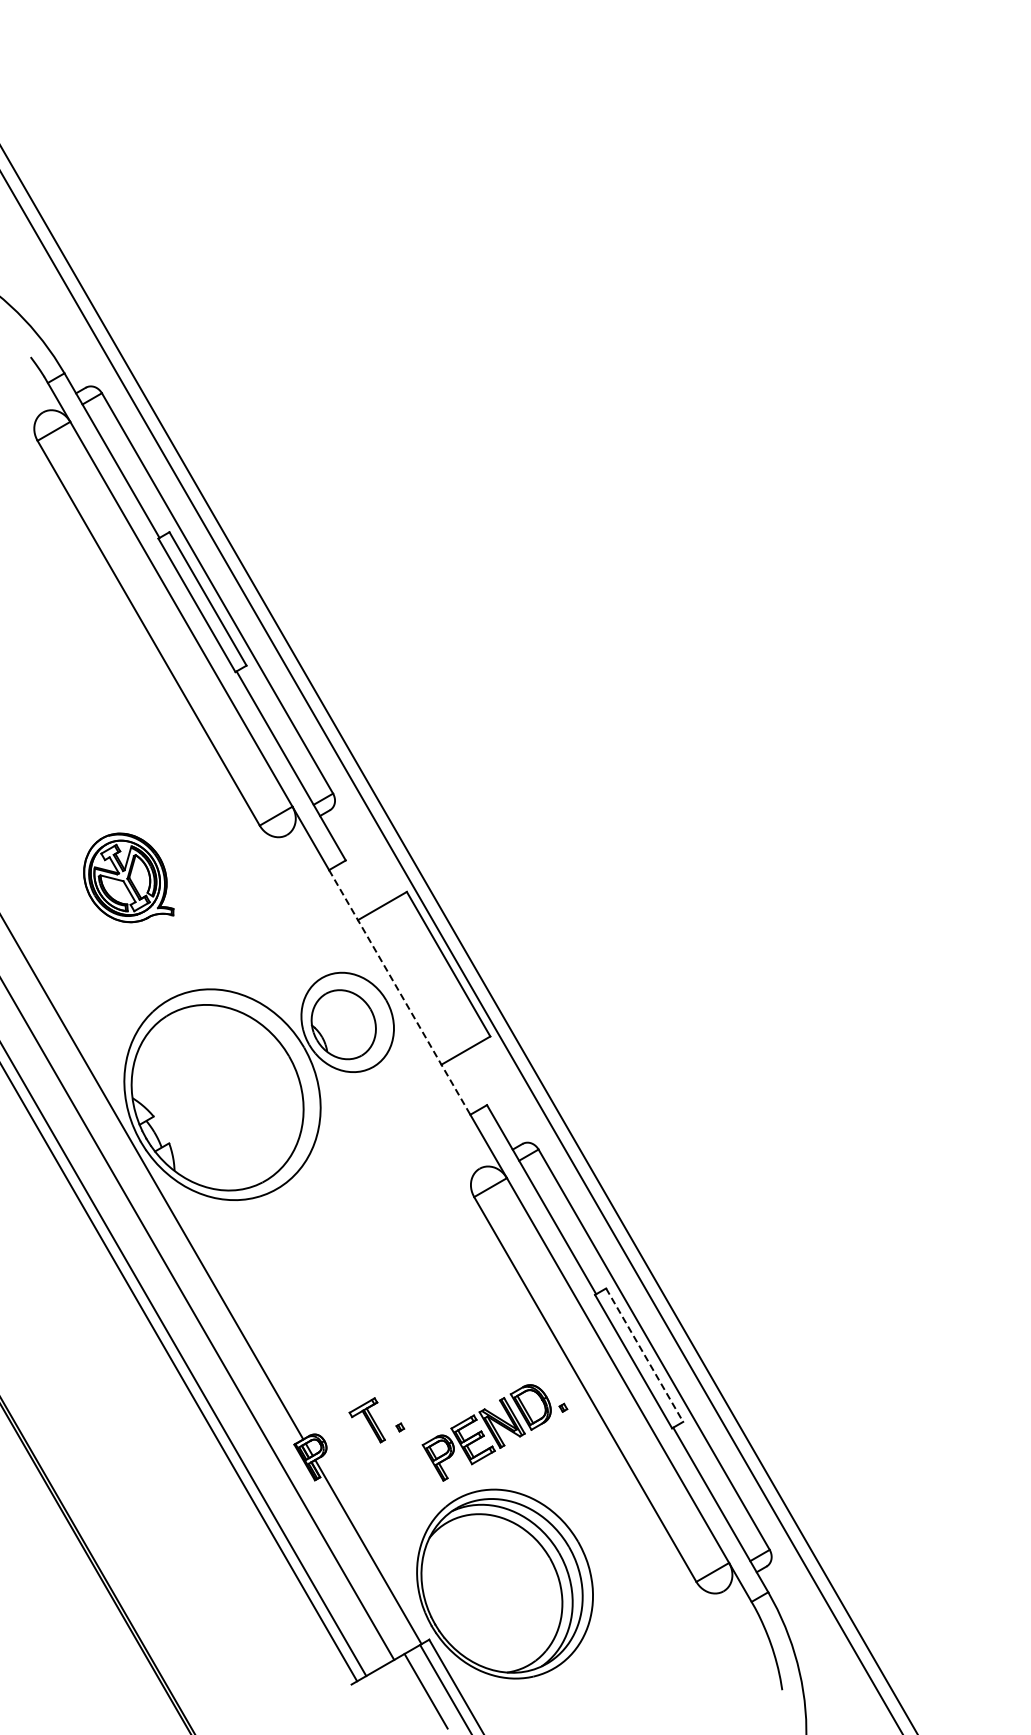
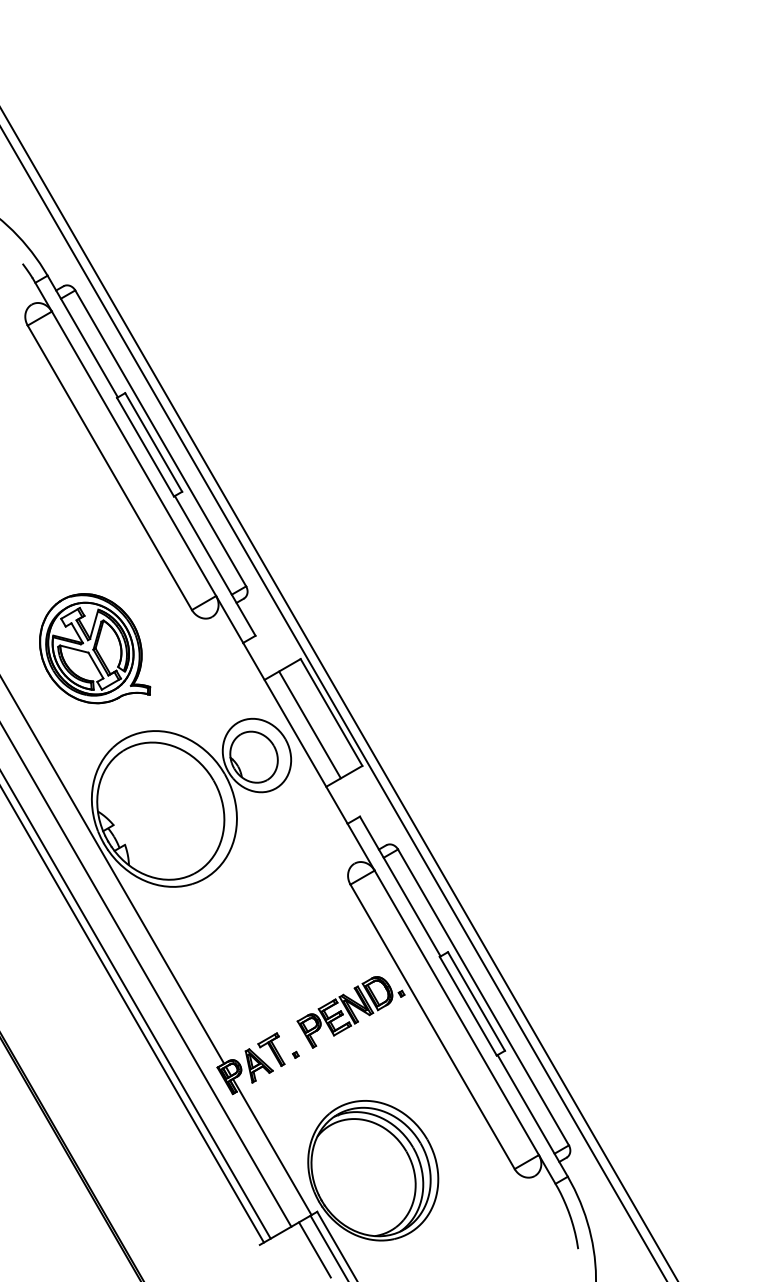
part: (128, 877) -> (94, 648), size x1.67
line: (419, 980) -> (310, 724), added
line: (399, 992) -> (295, 733), dashed -> solid
line: (644, 1355) -> (476, 1001), dashed -> solid
part: (494, 1432) -> (350, 1012), moved
part: (350, 1441) -> (259, 1065), added

